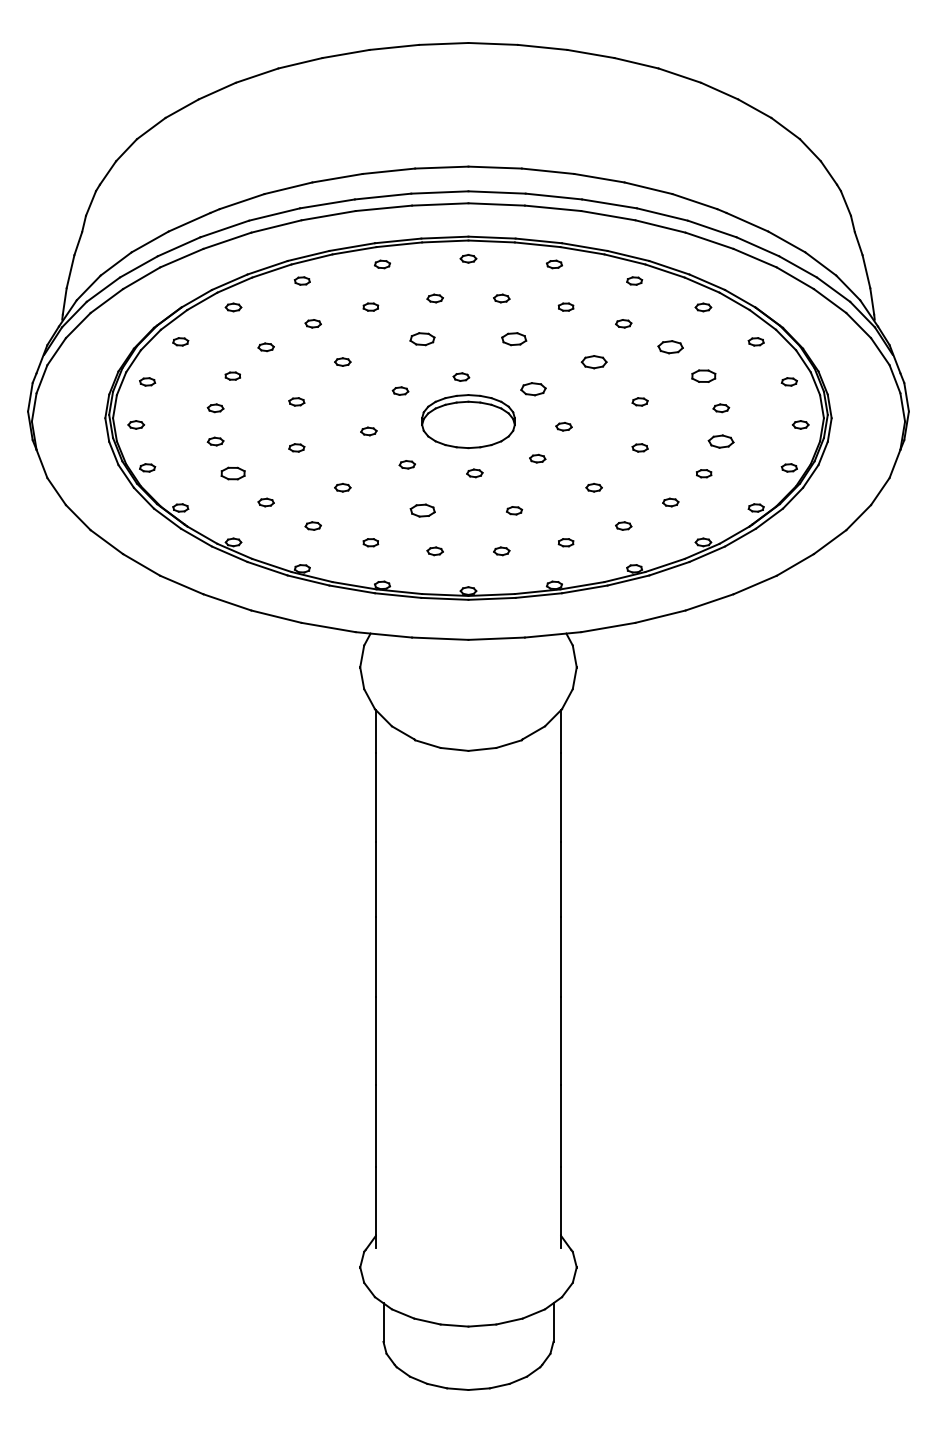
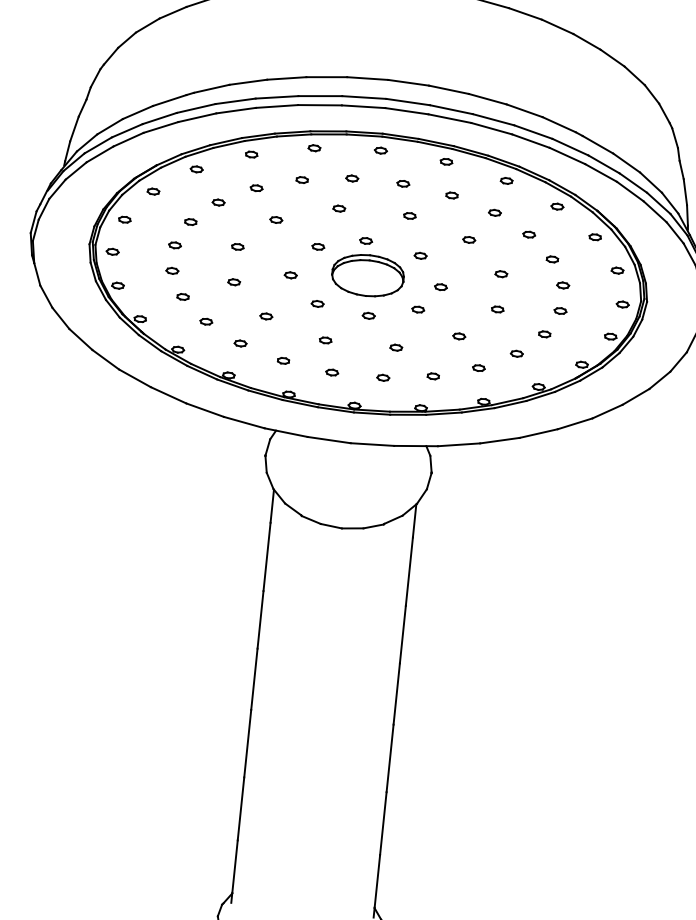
part: (422, 338) -> (339, 208), size x0.62
part: (514, 338) -> (409, 215), size x0.62
part: (670, 347) -> (528, 234), size x0.62
part: (593, 361) -> (468, 239), size x0.62
part: (704, 375) -> (552, 258), size x0.62
part: (533, 388) -> (420, 255), size x0.62
part: (721, 441) -> (560, 311), size x0.62
part: (232, 473) -> (182, 296), size x0.62
part: (421, 510) -> (324, 340), size x0.62

